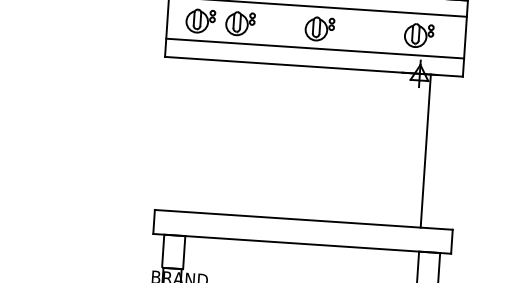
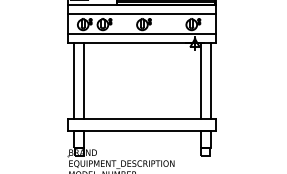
line: (170, 134) -> (73, 81), added
line: (192, 135) -> (84, 81), added
line: (445, 152) -> (210, 81), added

